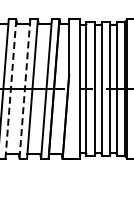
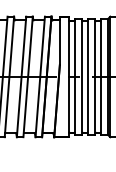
line: (10, 89) -> (9, 77), dashed -> solid
line: (24, 89) -> (21, 77), dashed -> solid

